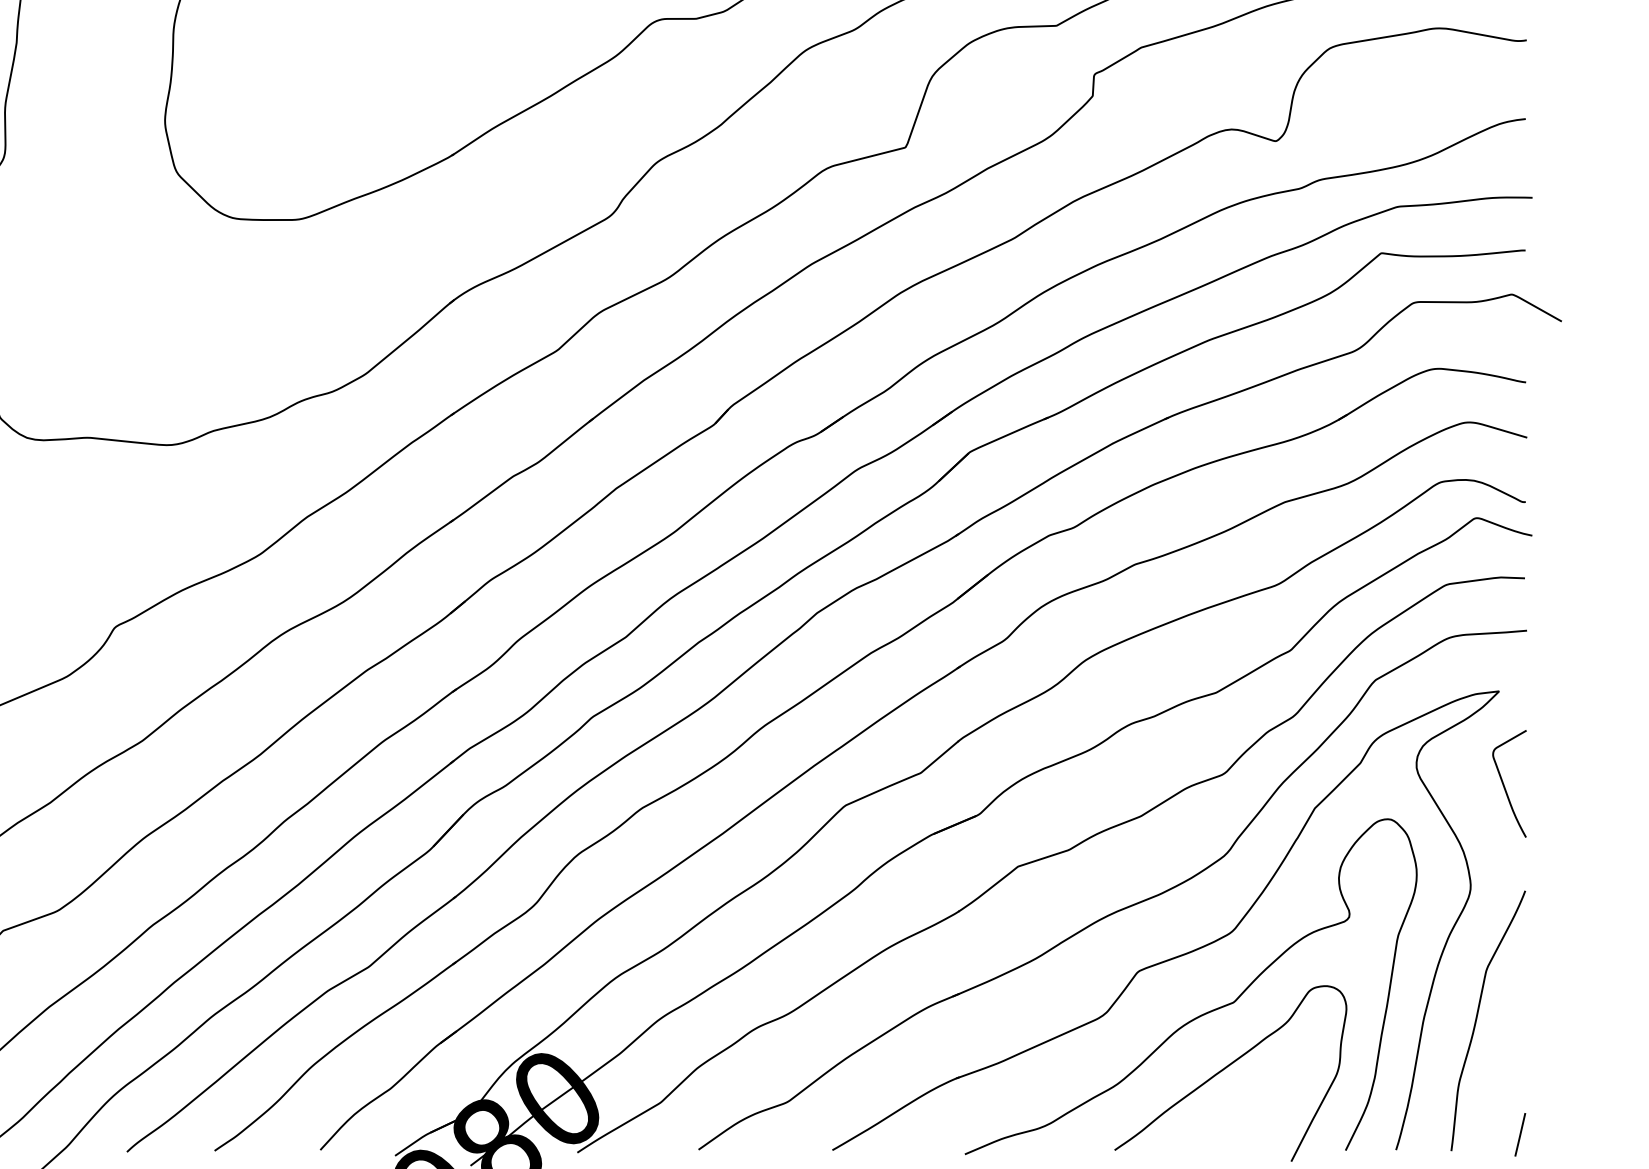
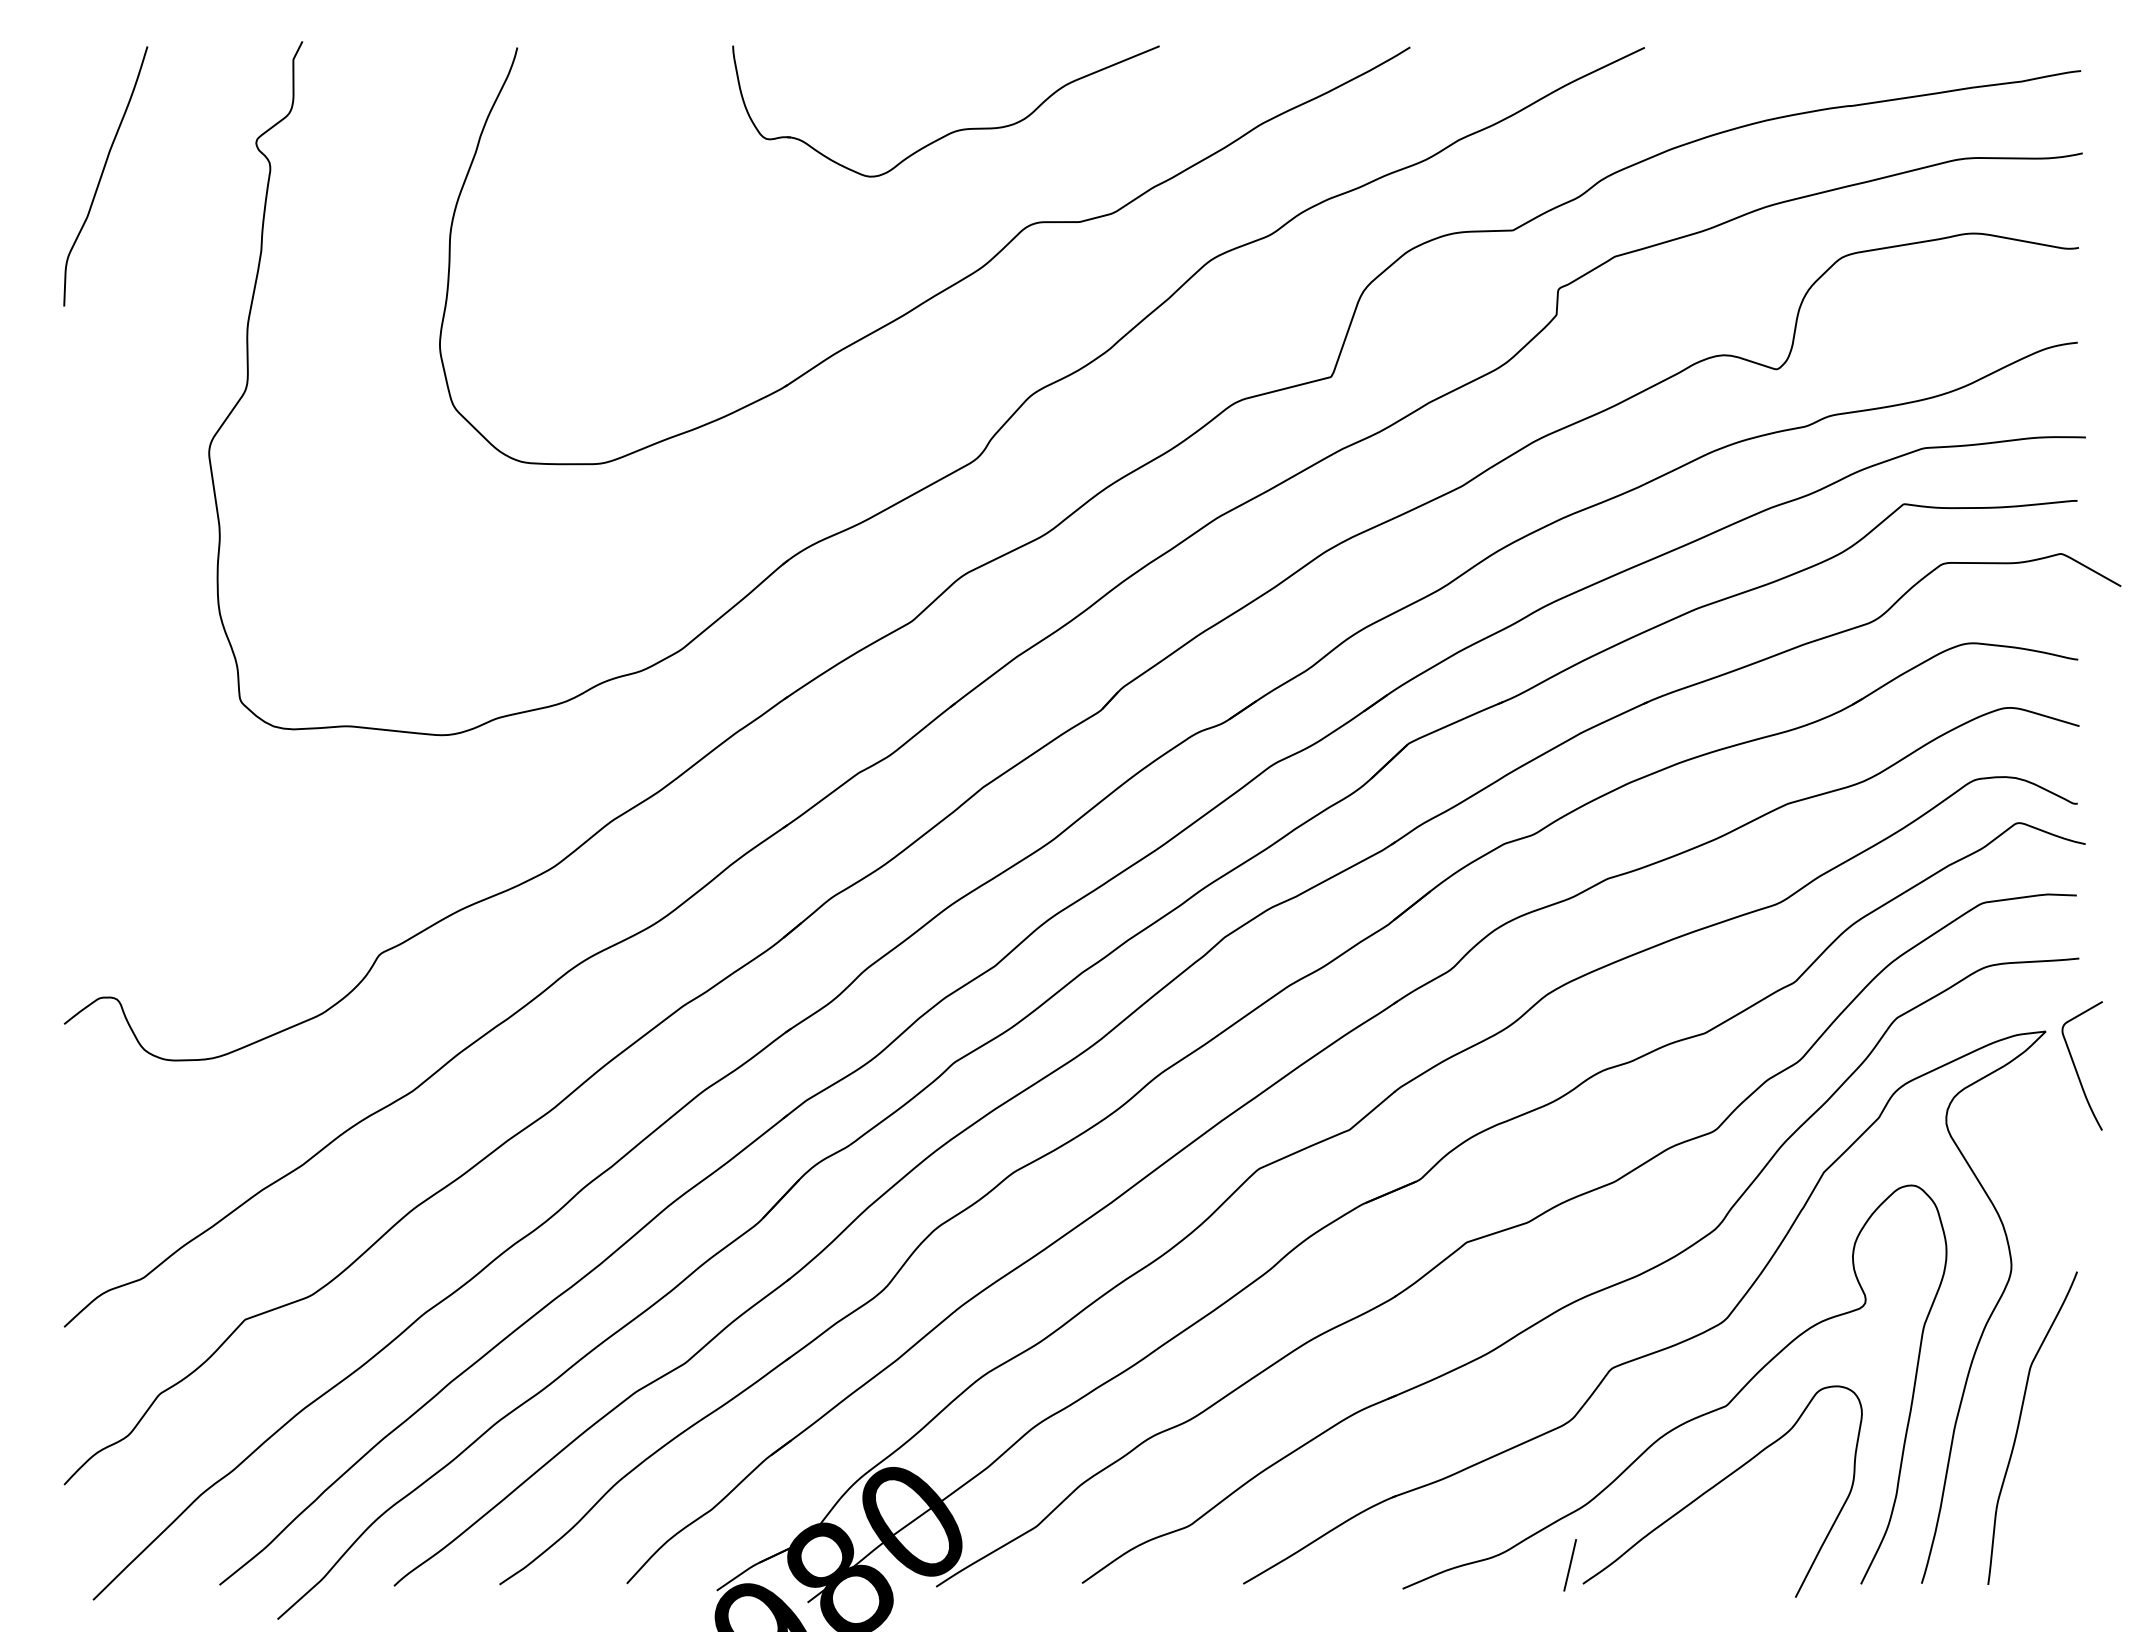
curve: (1504, 786) -> (2076, 1068), moved
line: (1519, 1134) -> (1569, 1565), moved

